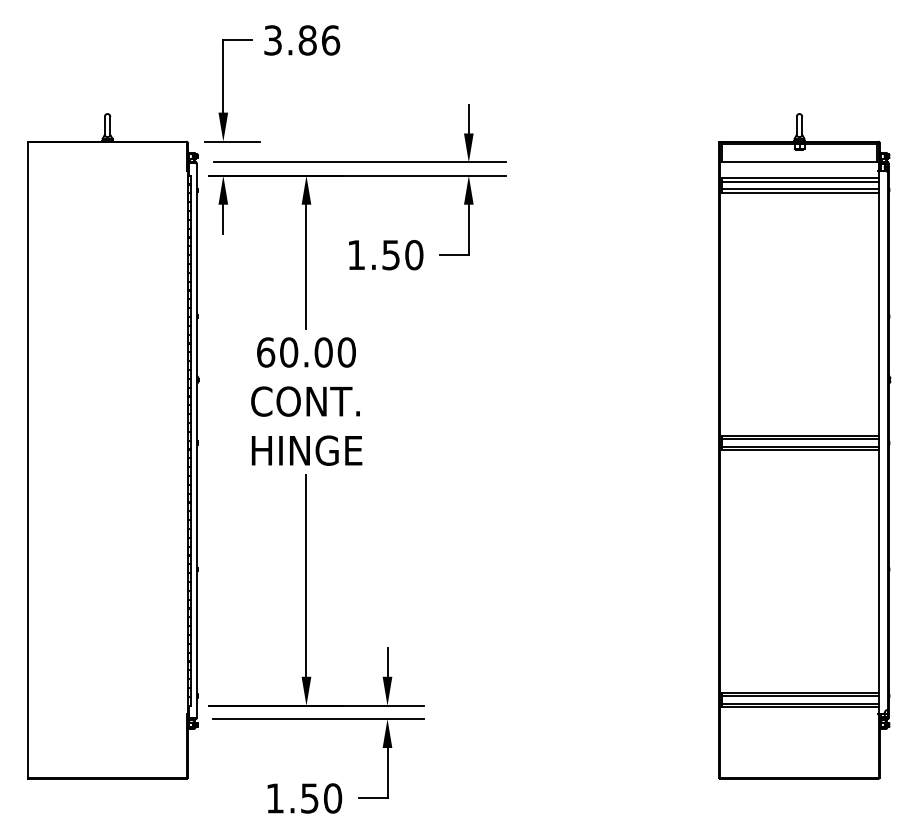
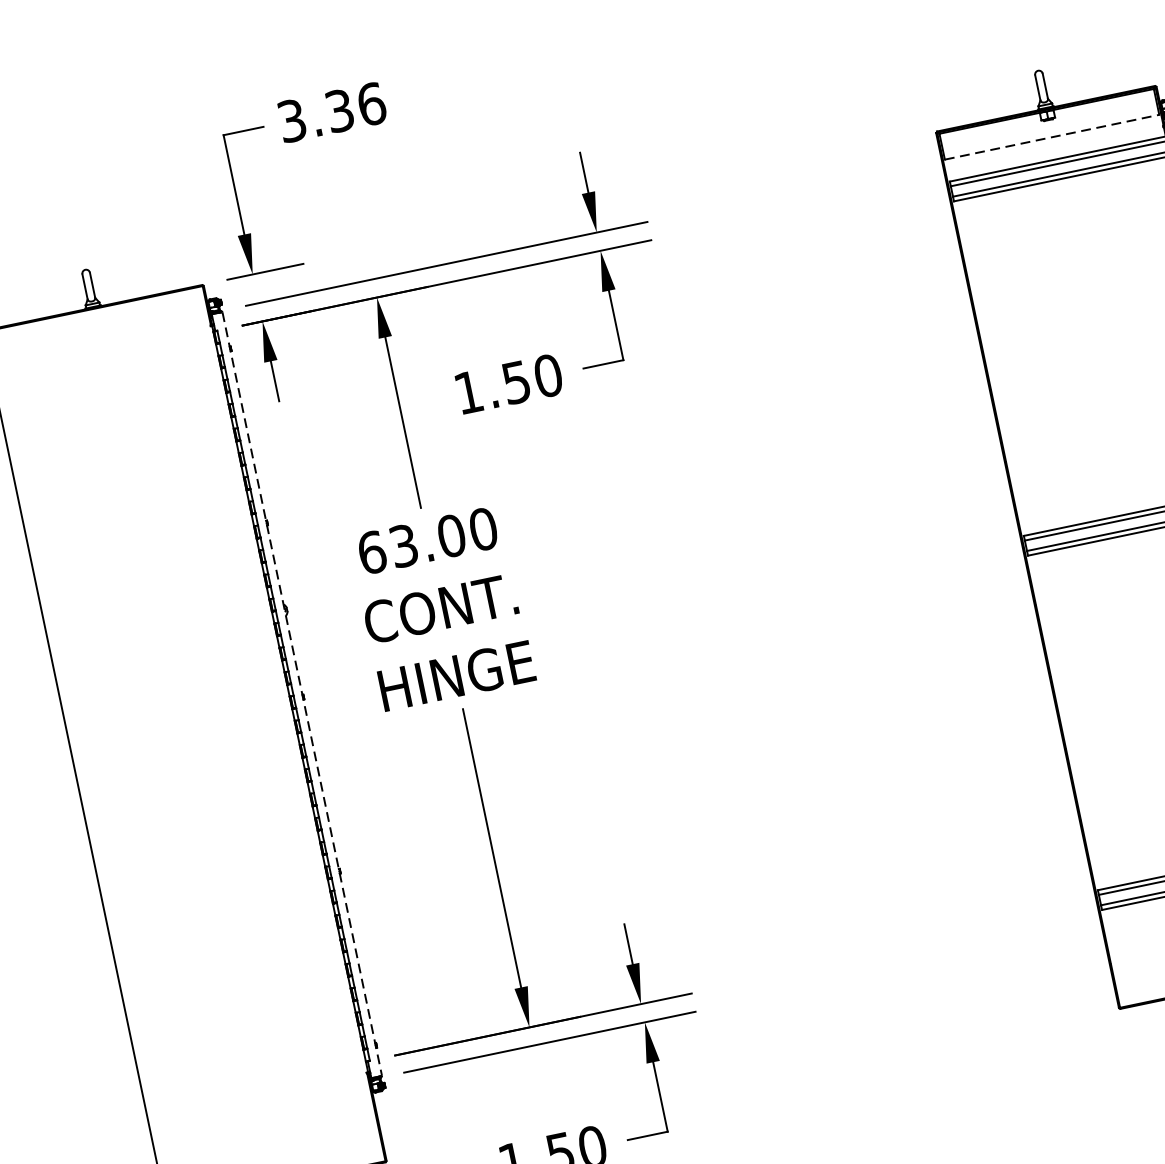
text: (307, 40) -> (339, 111), 3.86 -> 3.36
line: (799, 162) -> (1052, 137), solid -> dashed
text: (289, 352) -> (404, 545), 60.00 -> 63.00
line: (196, 441) -> (302, 695), solid -> dashed

